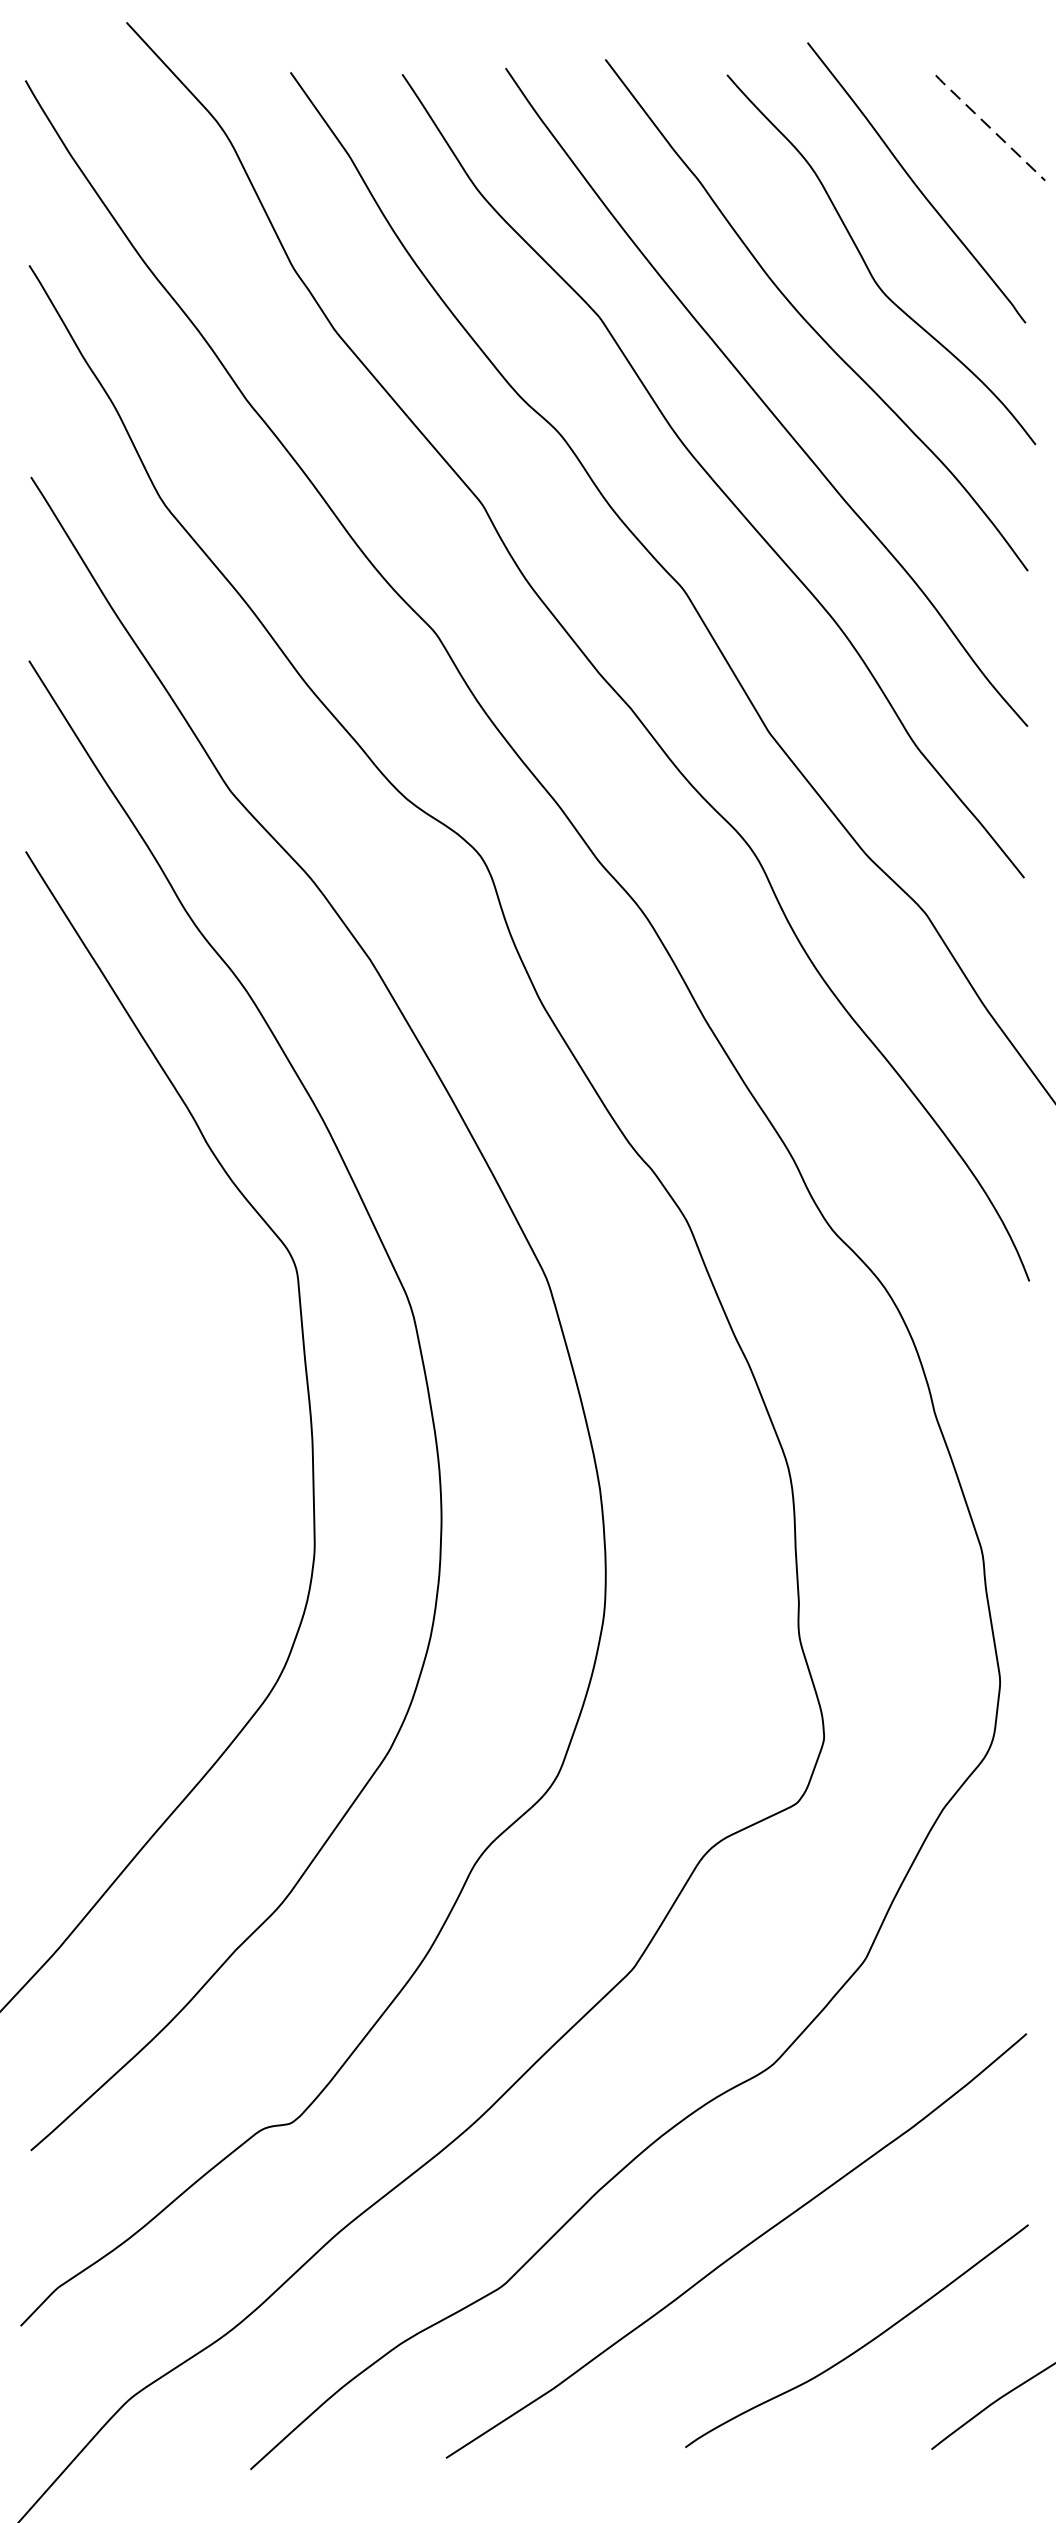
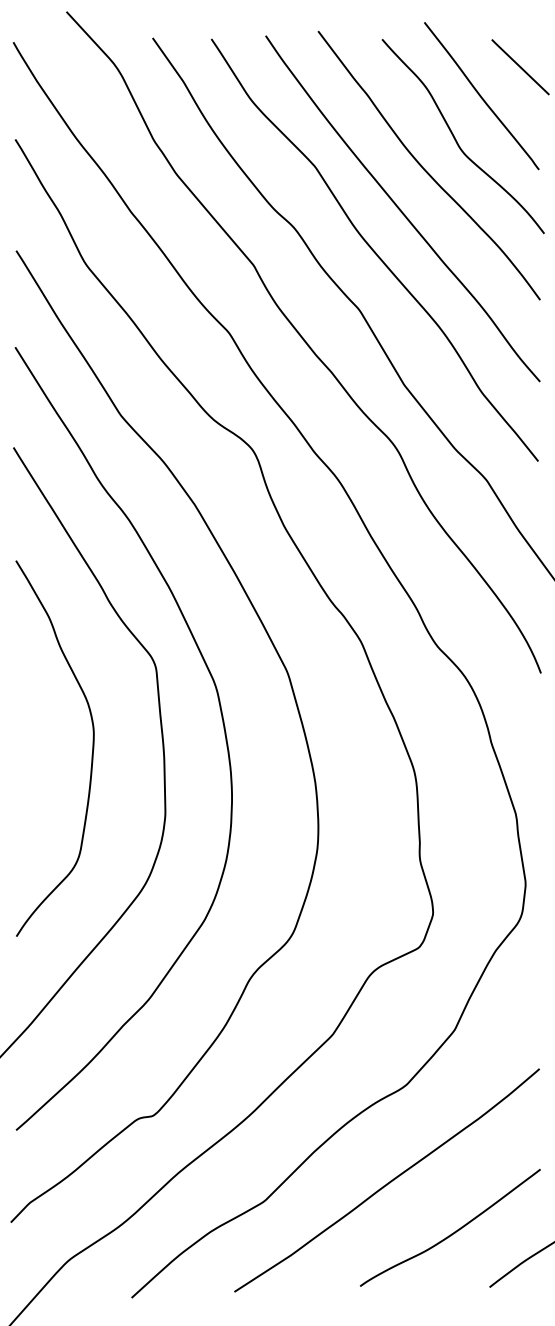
line: (990, 126) -> (520, 66), dashed -> solid
curve: (174, 1435) -> (91, 754), added

